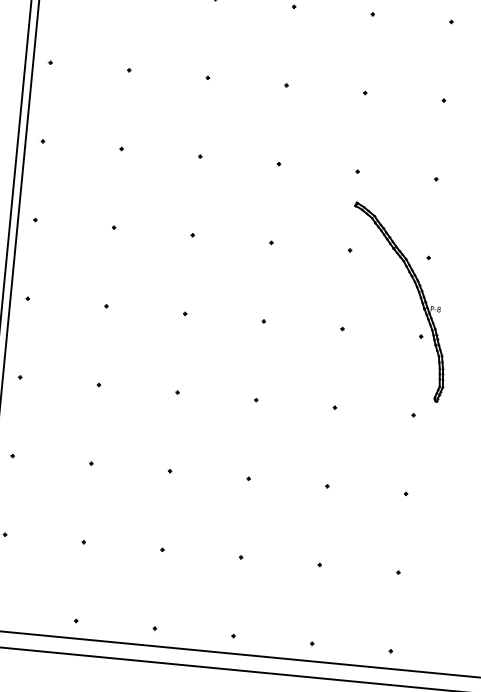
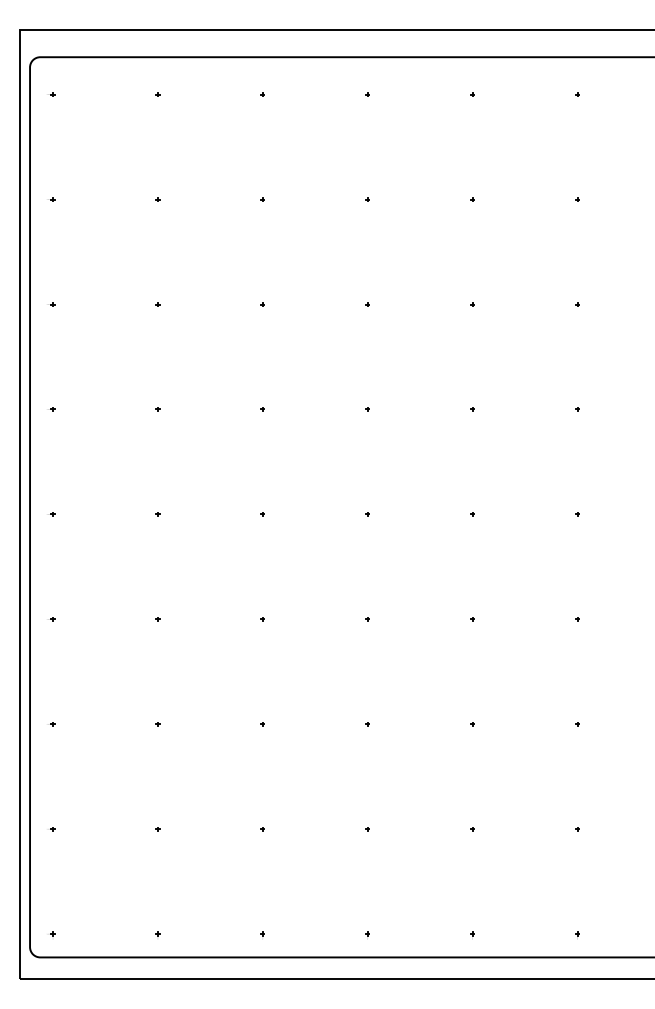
part: (419, 294) -> (569, 459), removed

